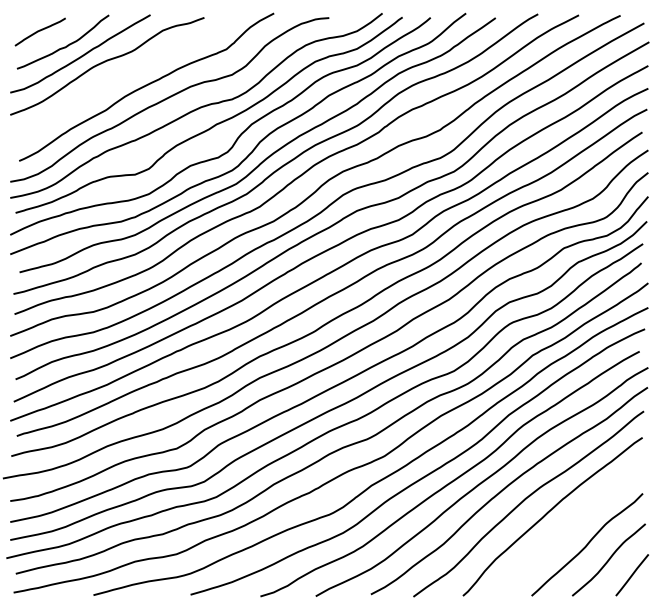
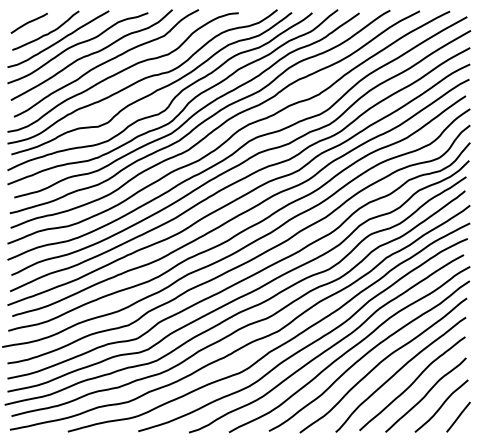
curve: (126, 75) -> (91, 54), added
curve: (568, 529) -> (412, 384), added

